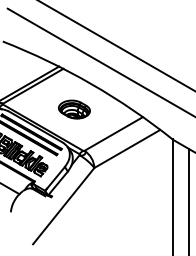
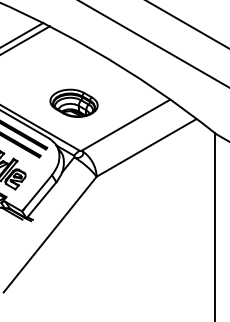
part: (74, 109) -> (74, 103), moved

